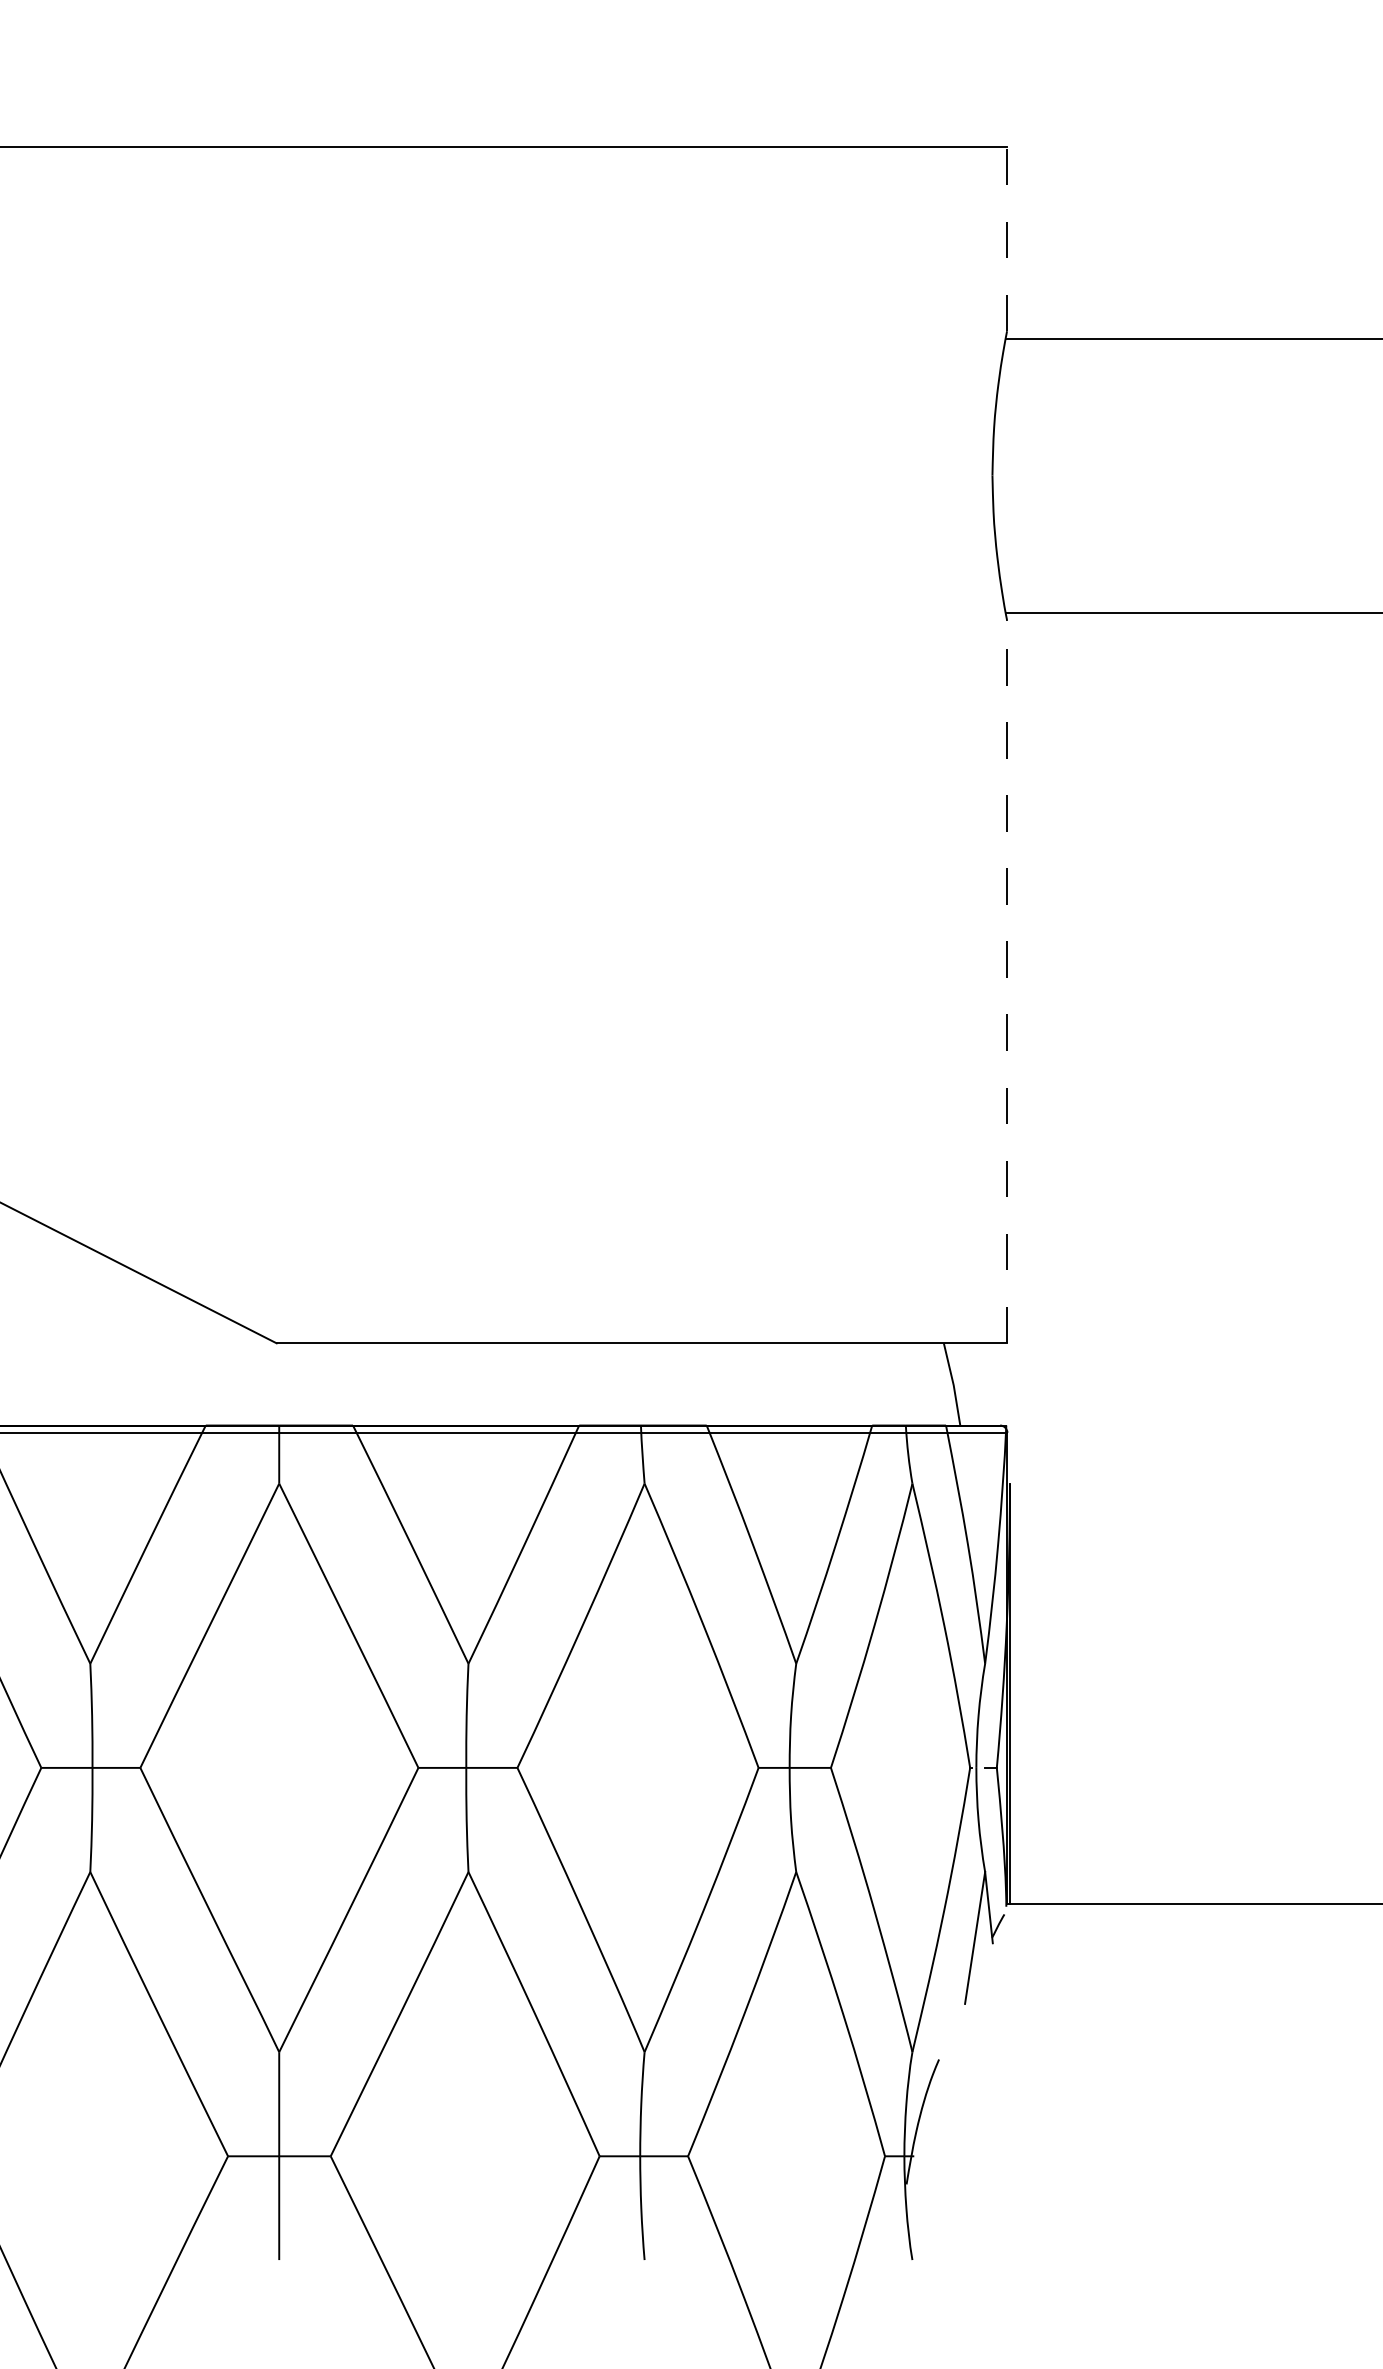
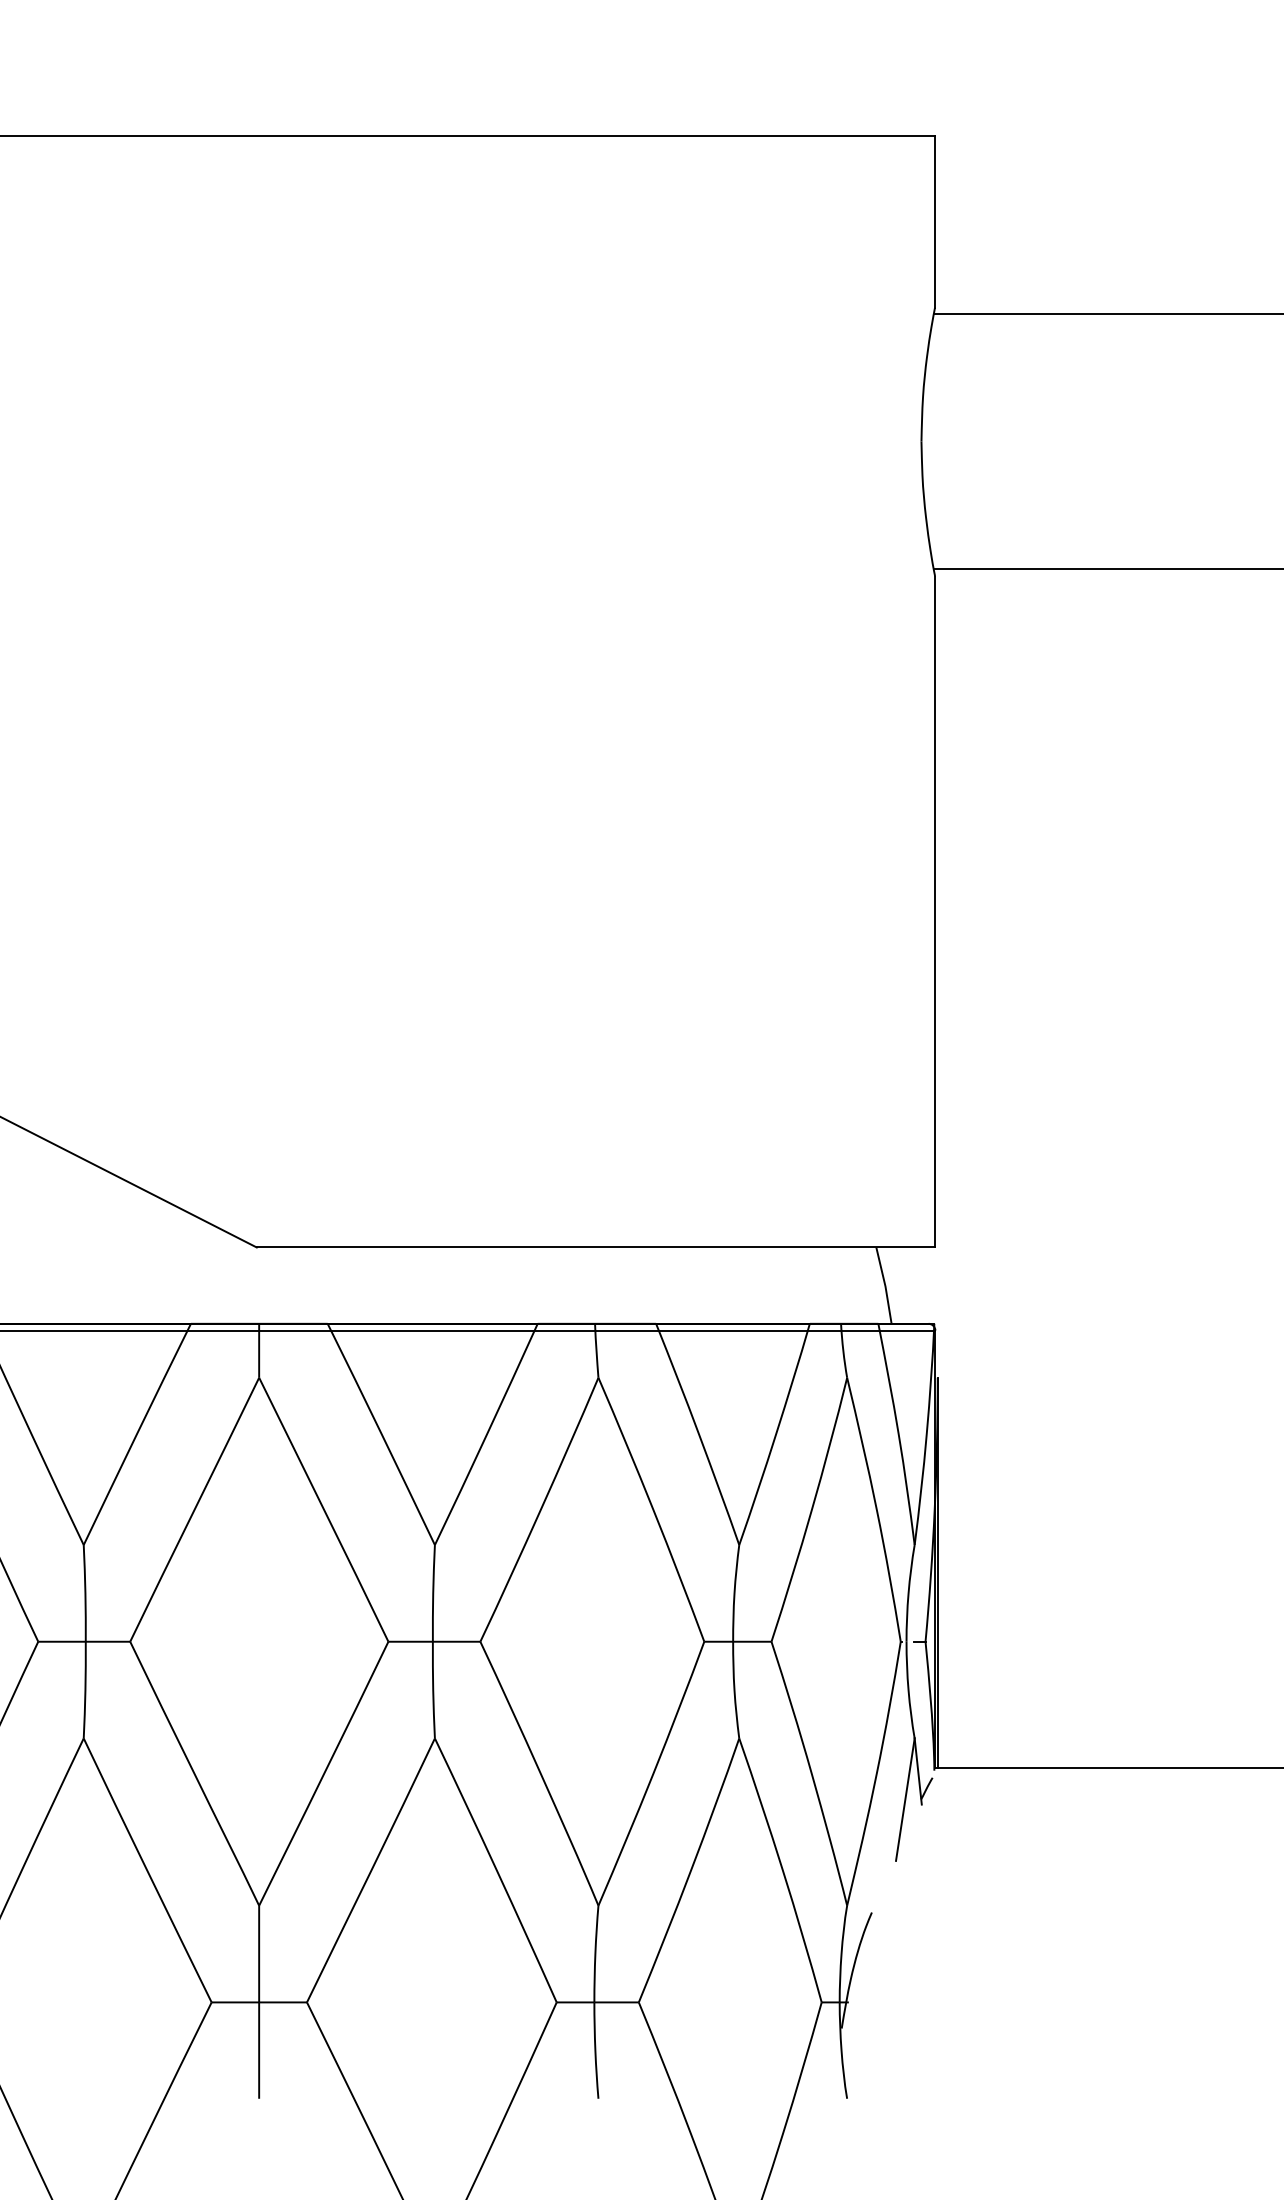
line: (1007, 238) -> (935, 221), dashed -> solid
line: (1007, 981) -> (935, 911), dashed -> solid

